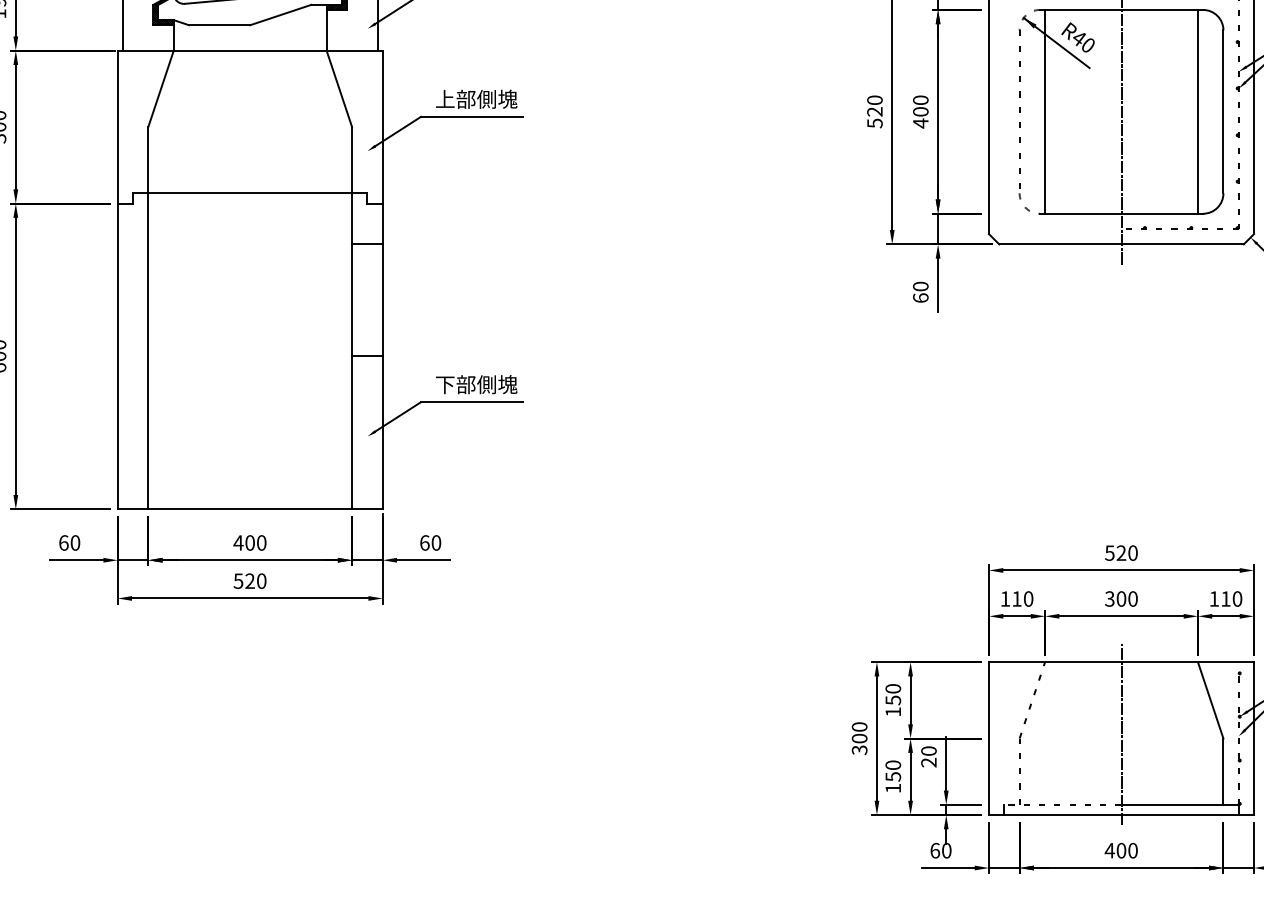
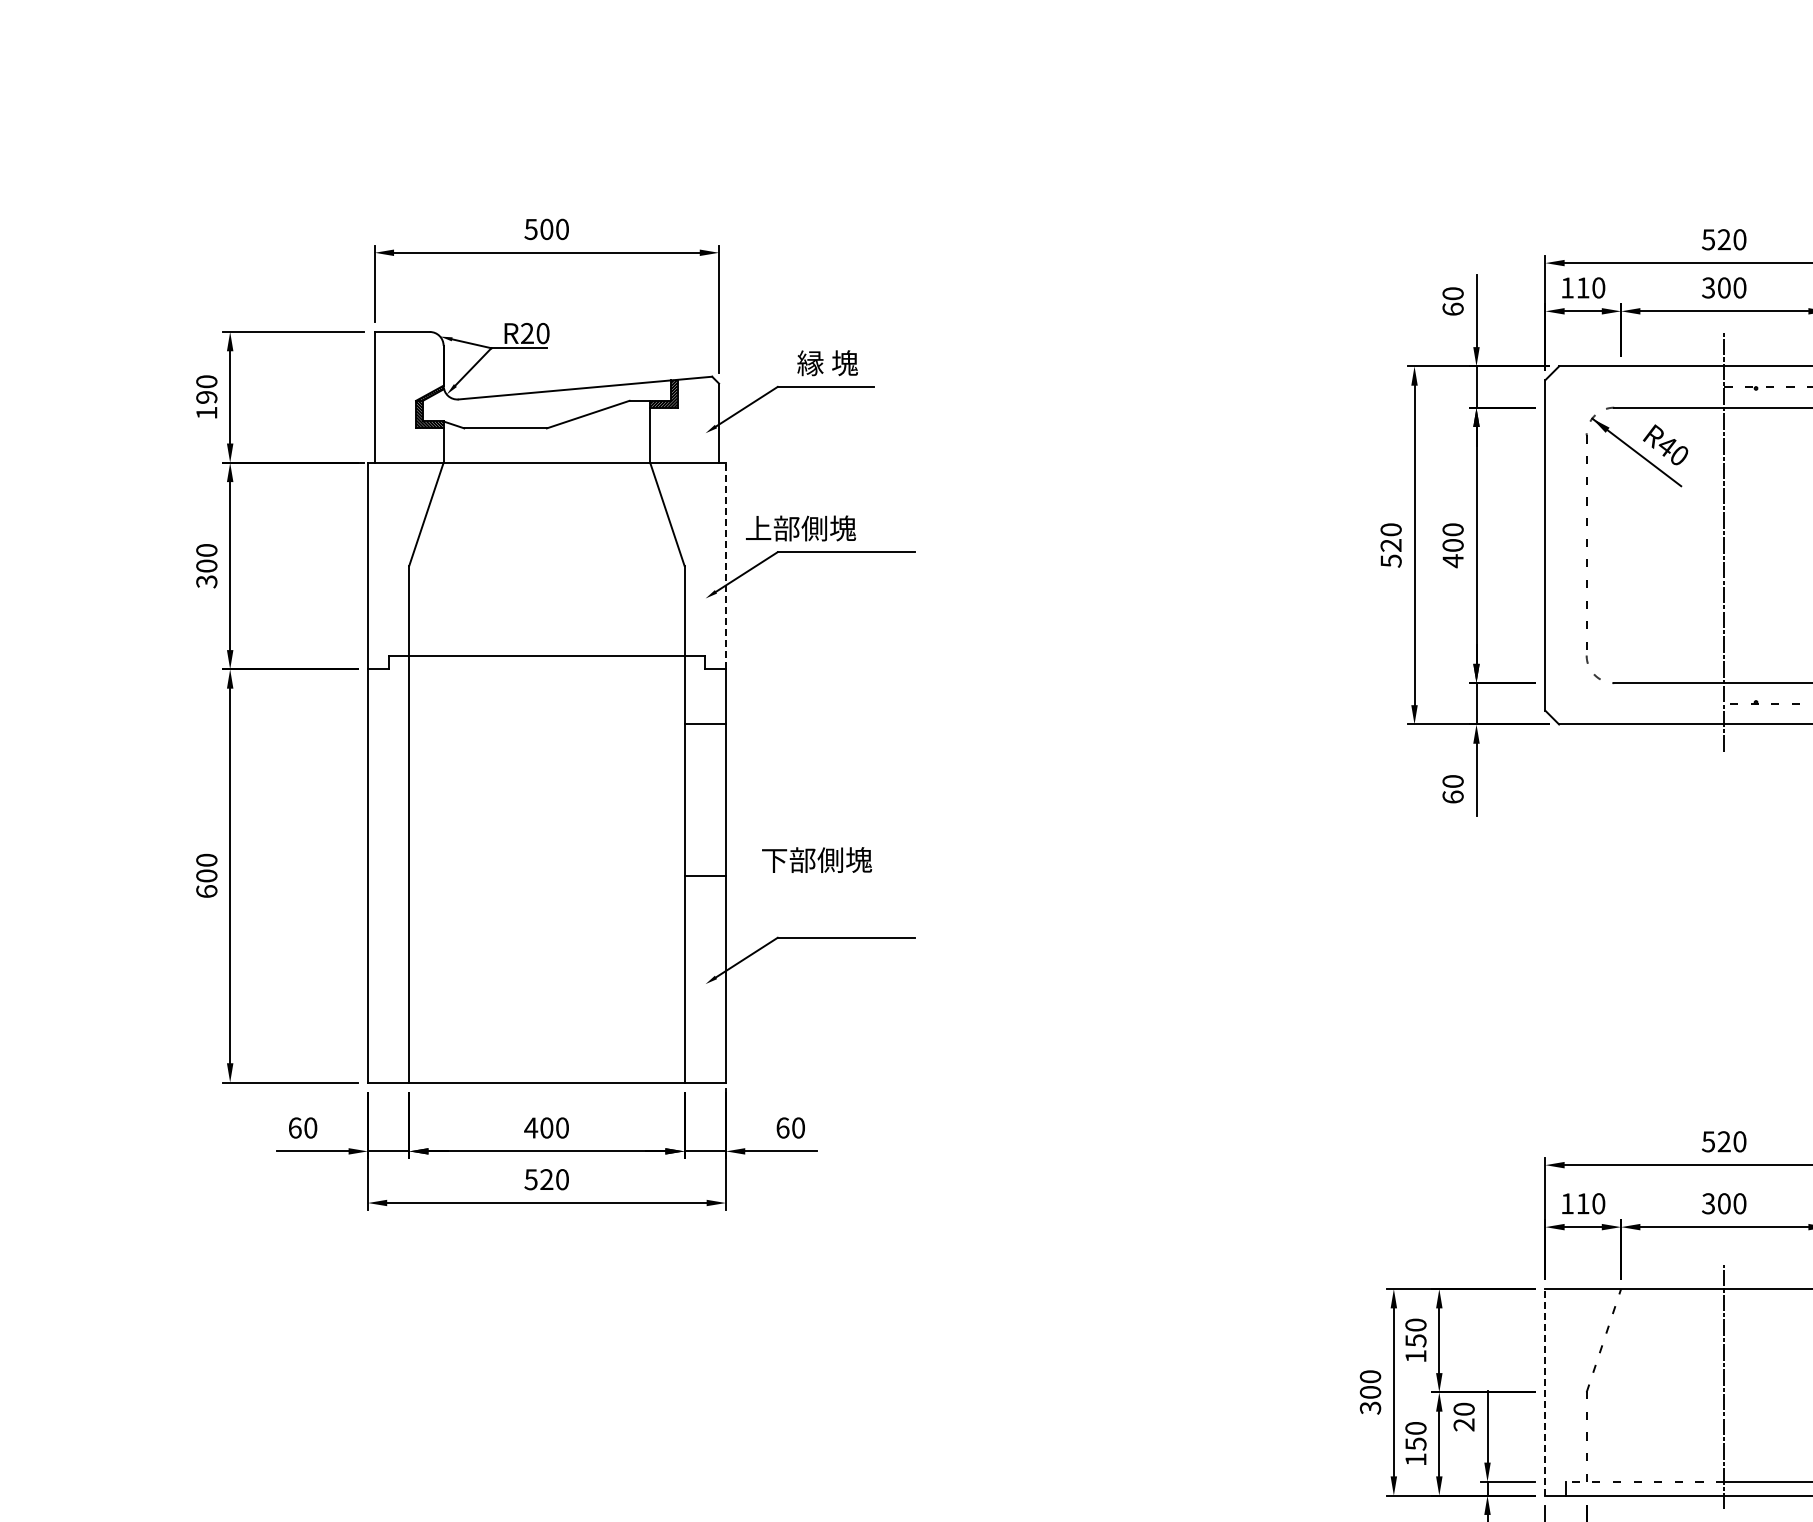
text: (476, 99) -> (800, 528), moved
line: (1045, 111) -> (1621, 545), removed
line: (382, 126) -> (725, 565), solid -> dashed
text: (477, 384) -> (817, 859), moved
line: (989, 737) -> (1545, 1391), solid -> dashed

